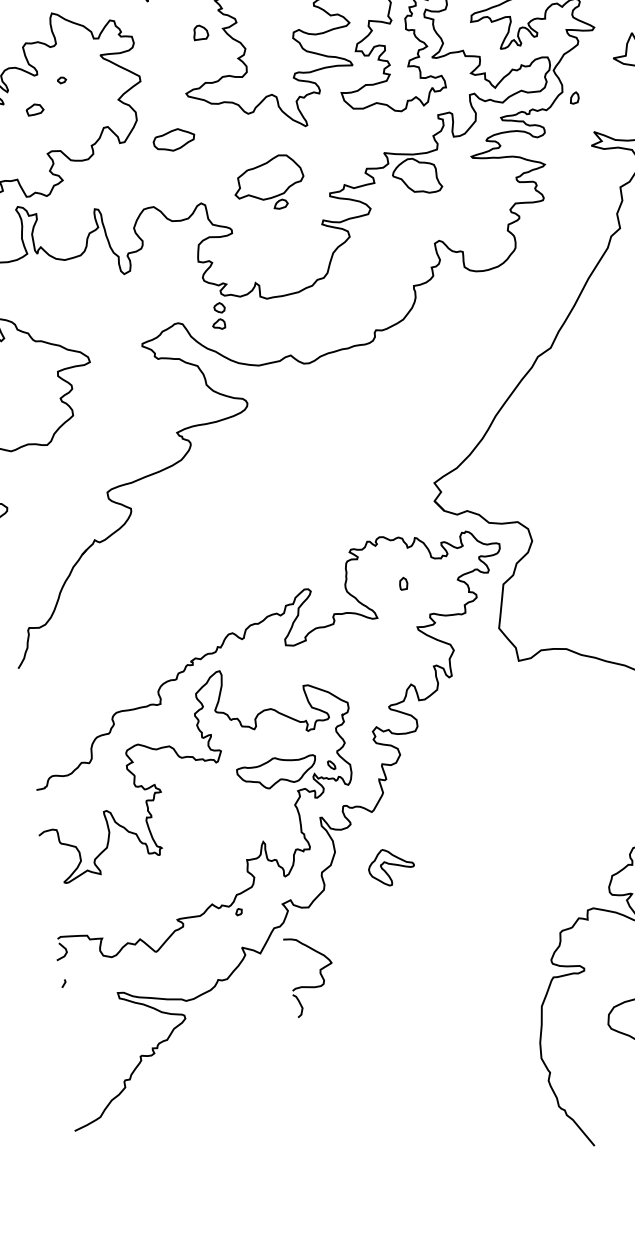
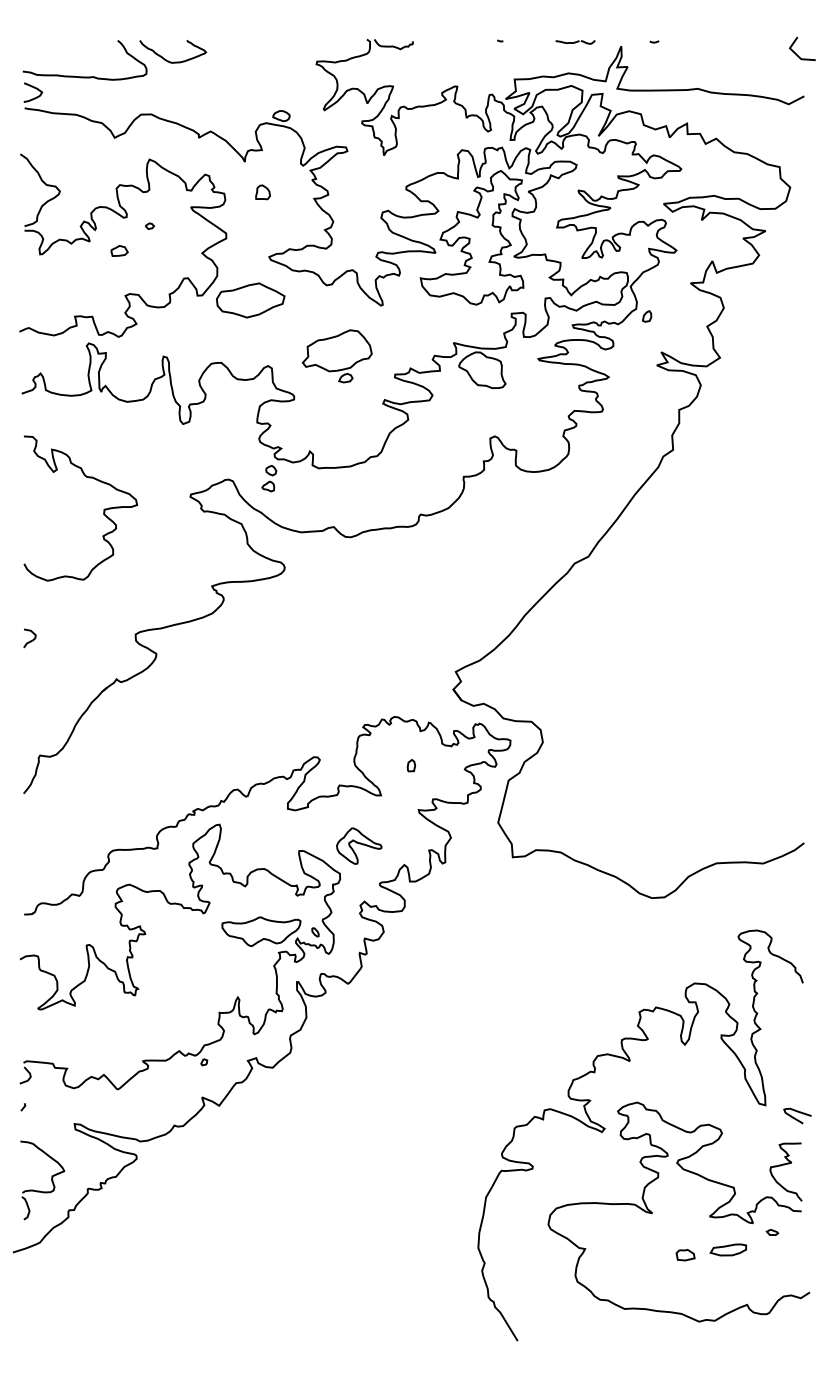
part: (200, 32) -> (262, 192), moved
part: (173, 140) -> (250, 300), size x1.67
part: (391, 866) -> (359, 845), moved
part: (320, 974) -> (51, 1180), moved

